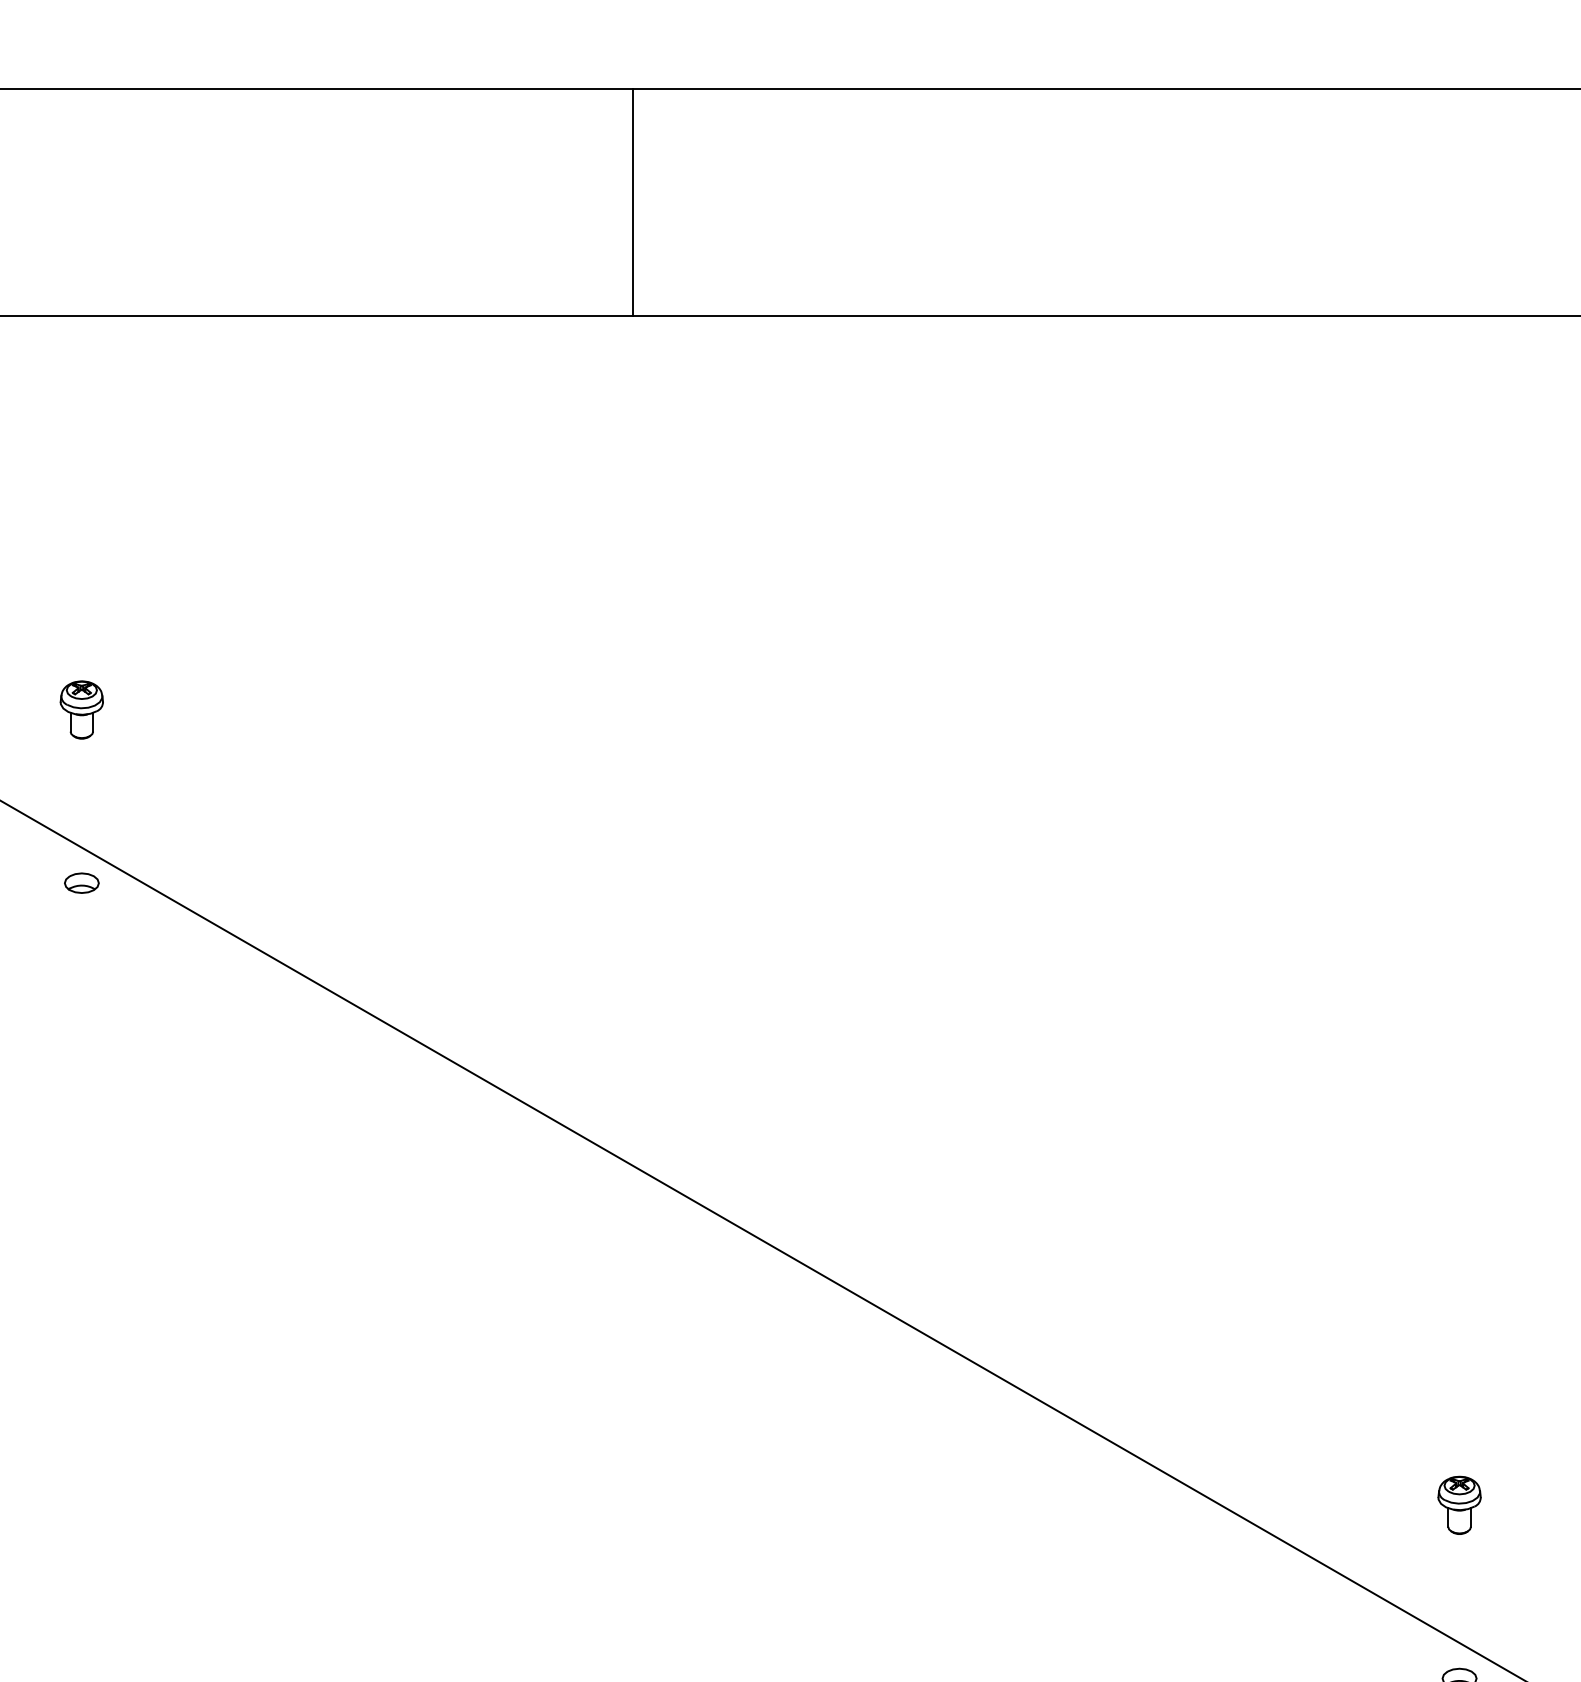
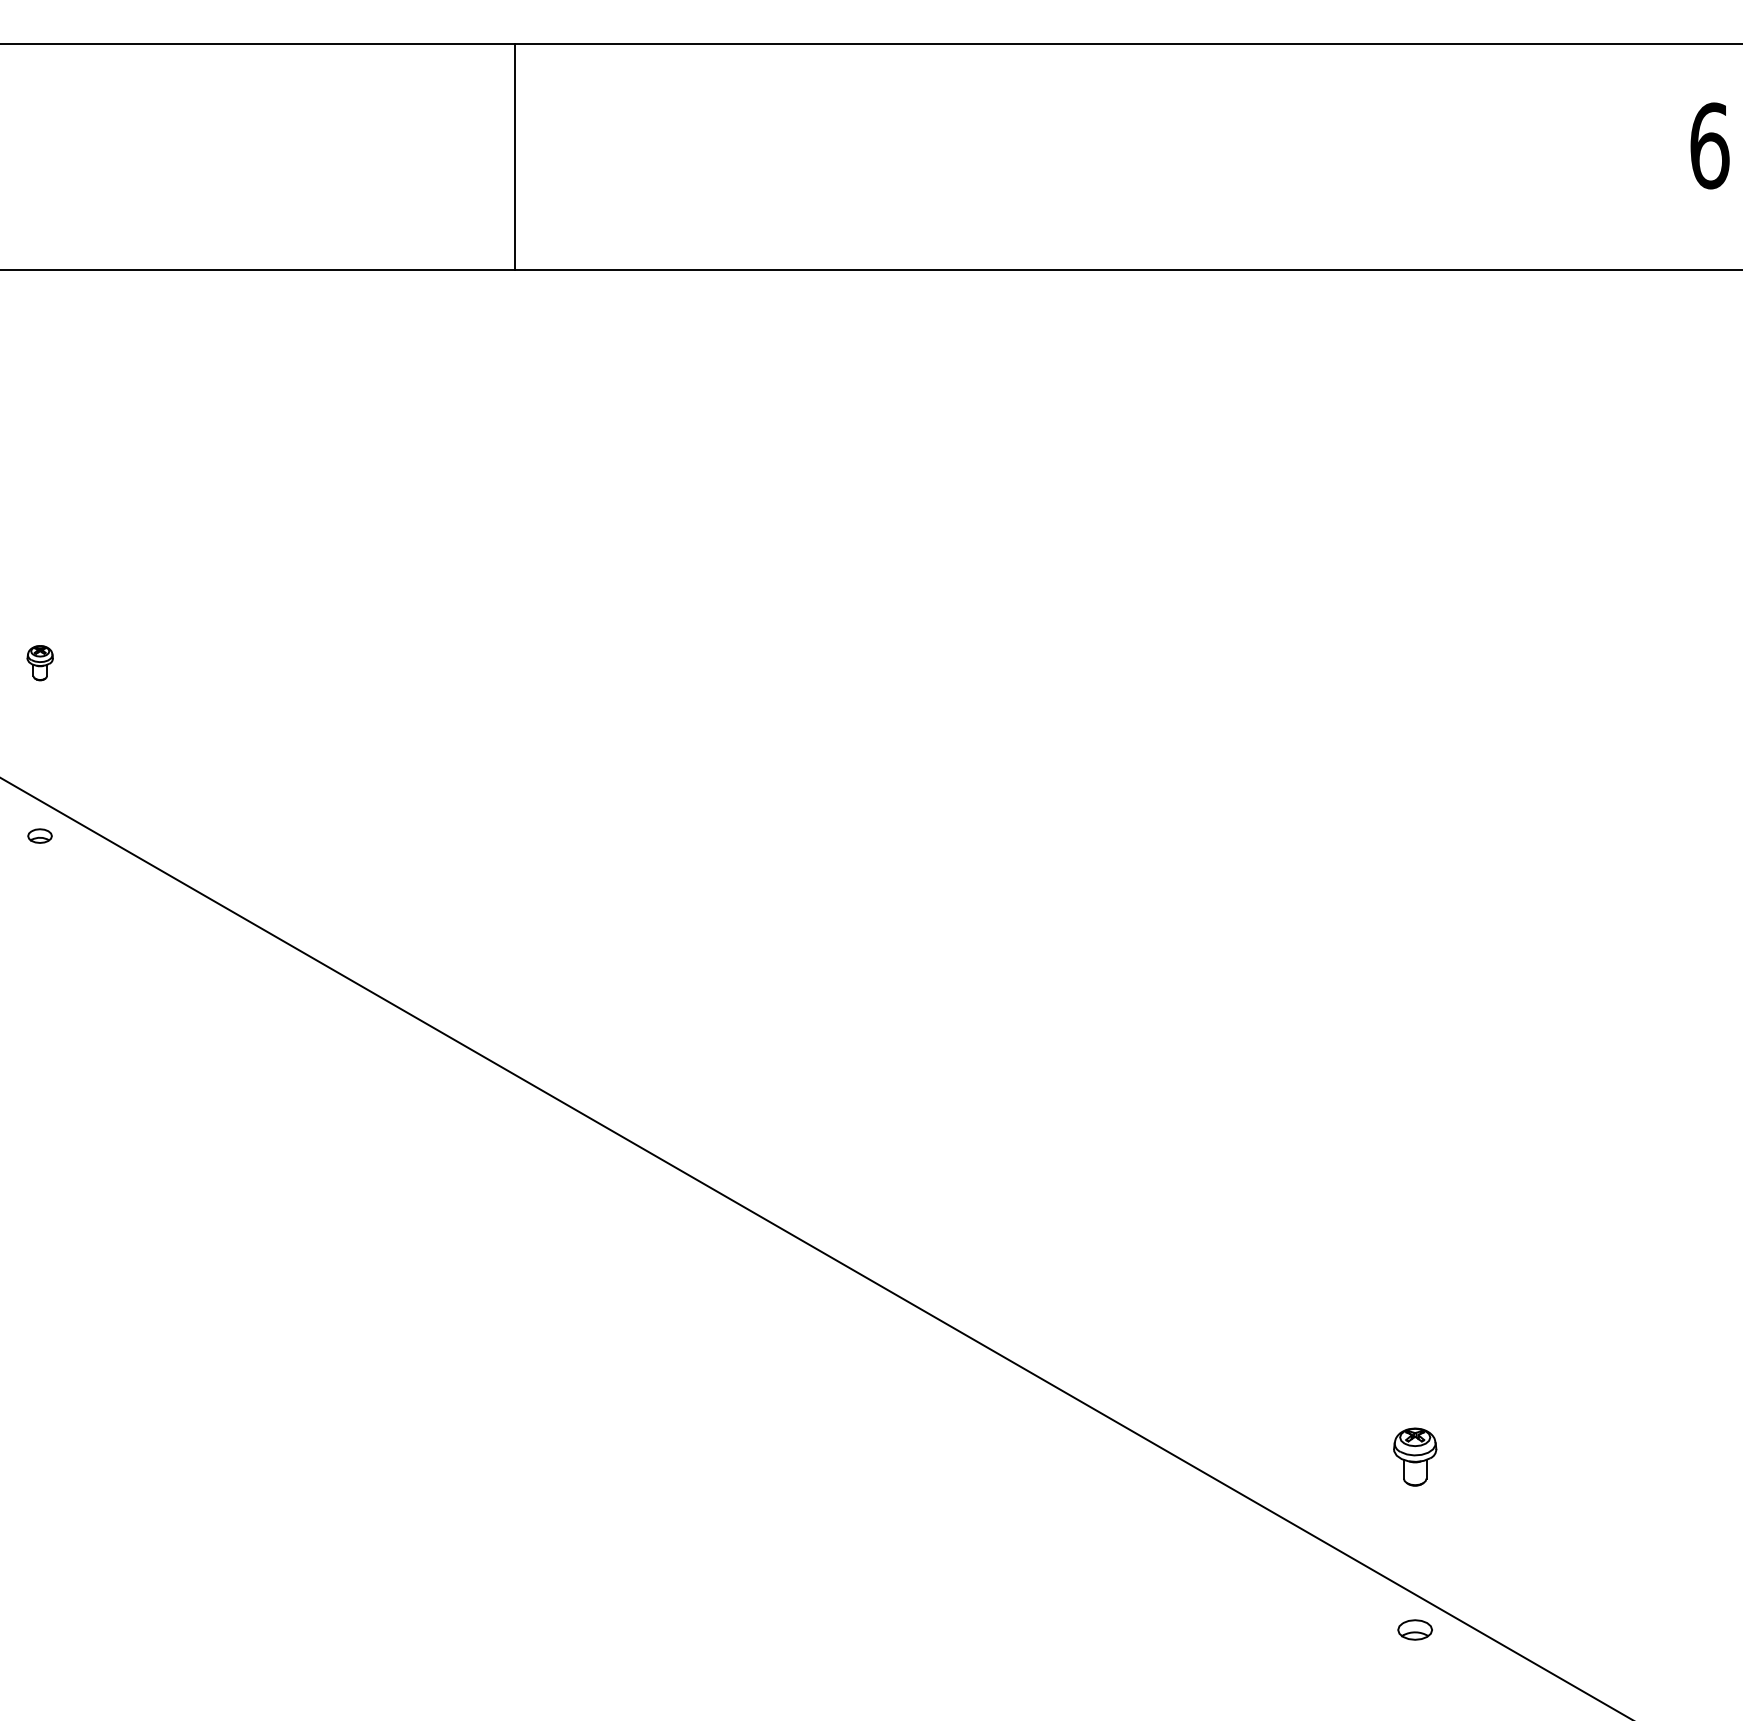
line: (632, 202) -> (514, 156), moved
part: (82, 709) -> (40, 662), size x0.6
part: (81, 882) -> (39, 835), size x0.7

